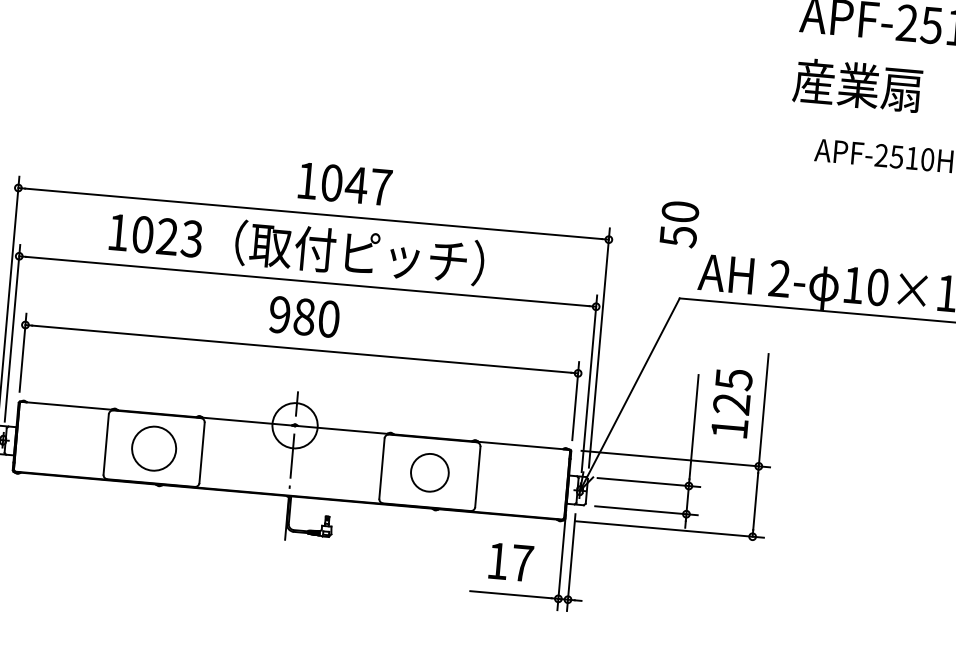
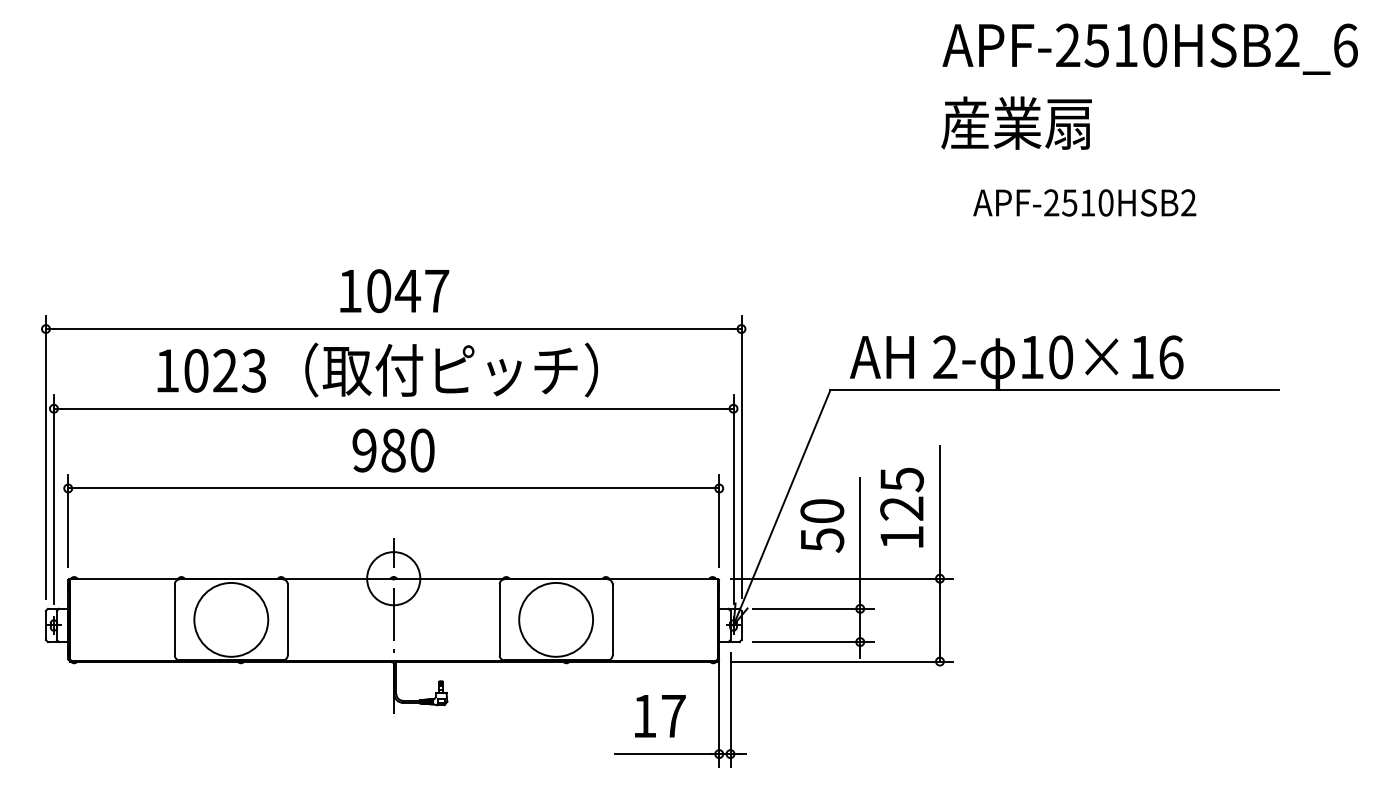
text: (345, 184) -> (394, 291), moved
text: (679, 223) -> (822, 525), moved
circle: (154, 448) -> (231, 619), size x1.43
circle: (430, 472) -> (556, 619), size x1.67

